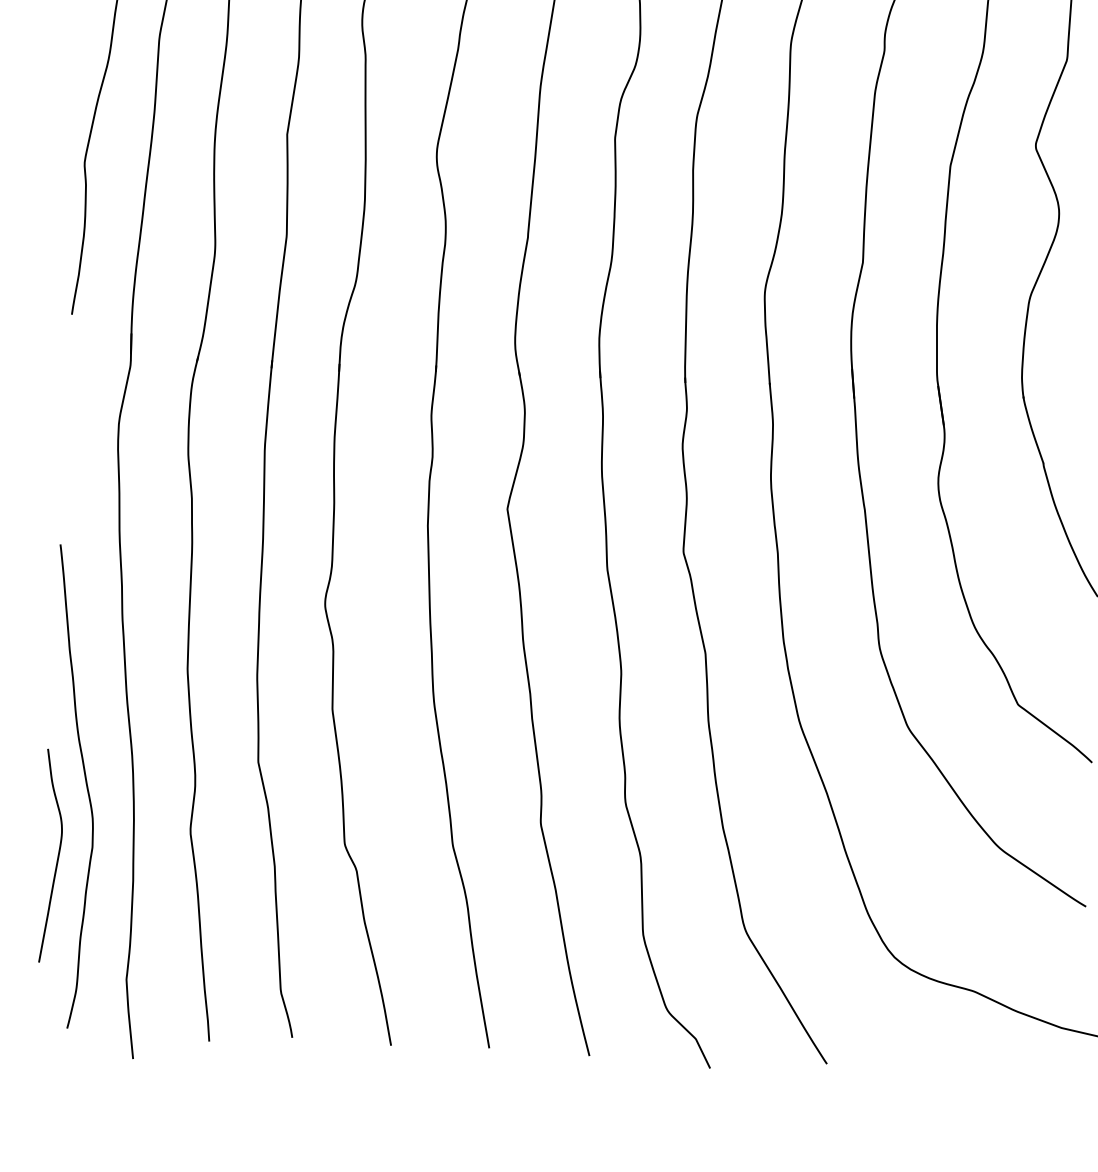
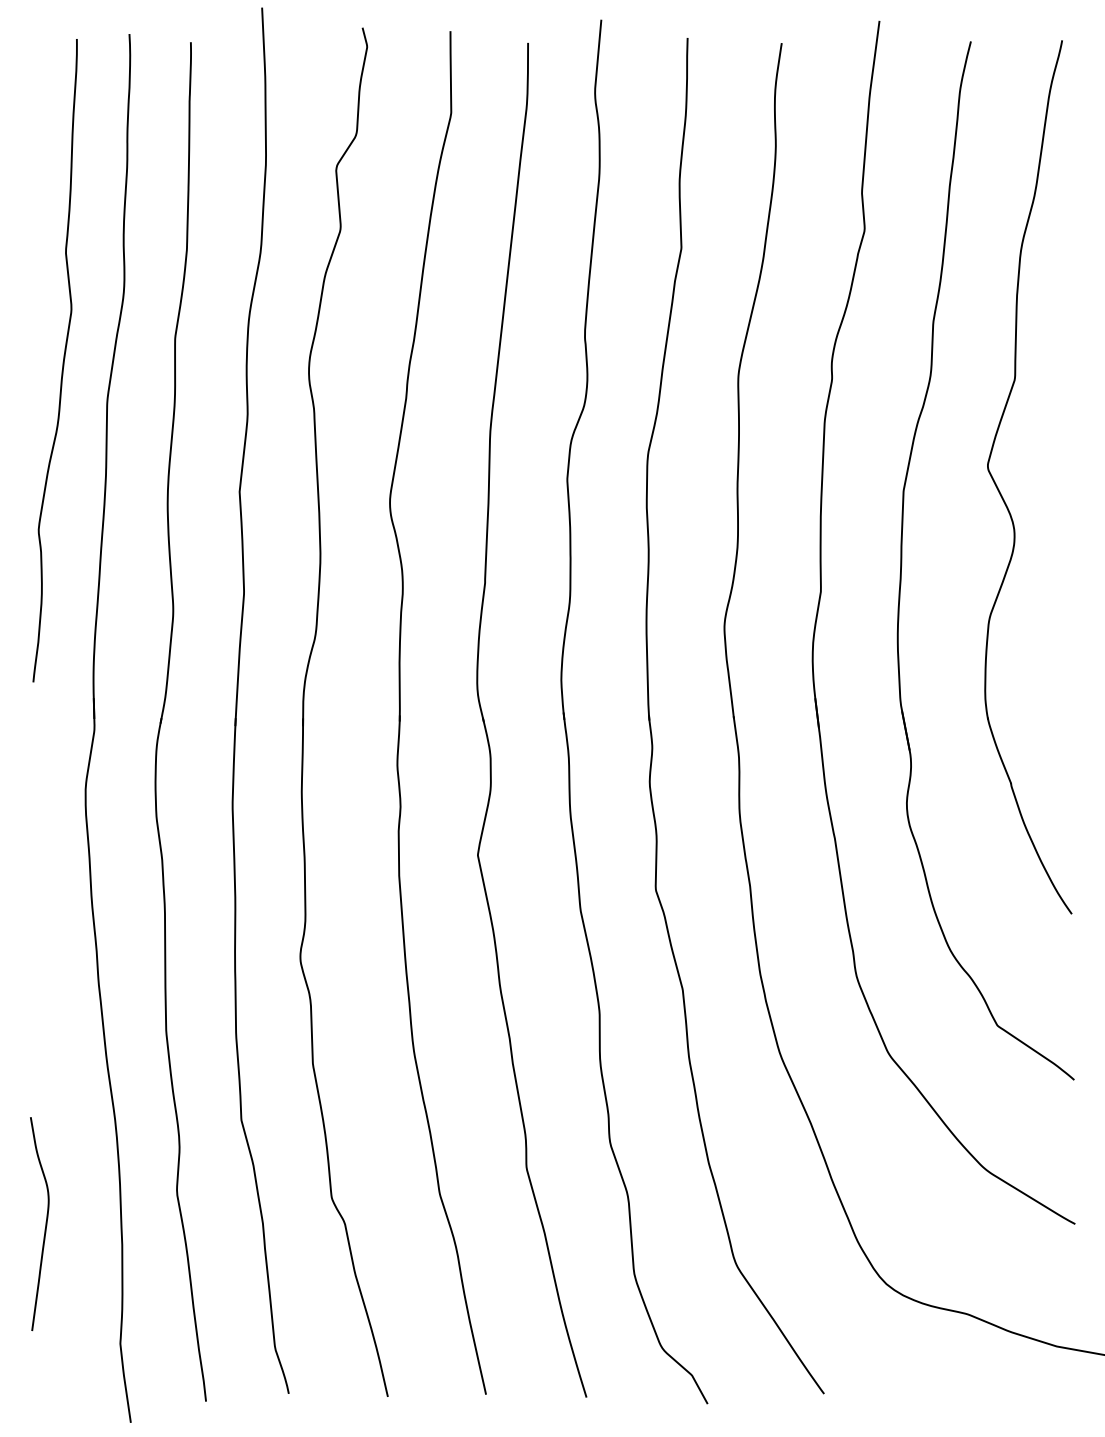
curve: (85, 782) -> (69, 1148), removed

